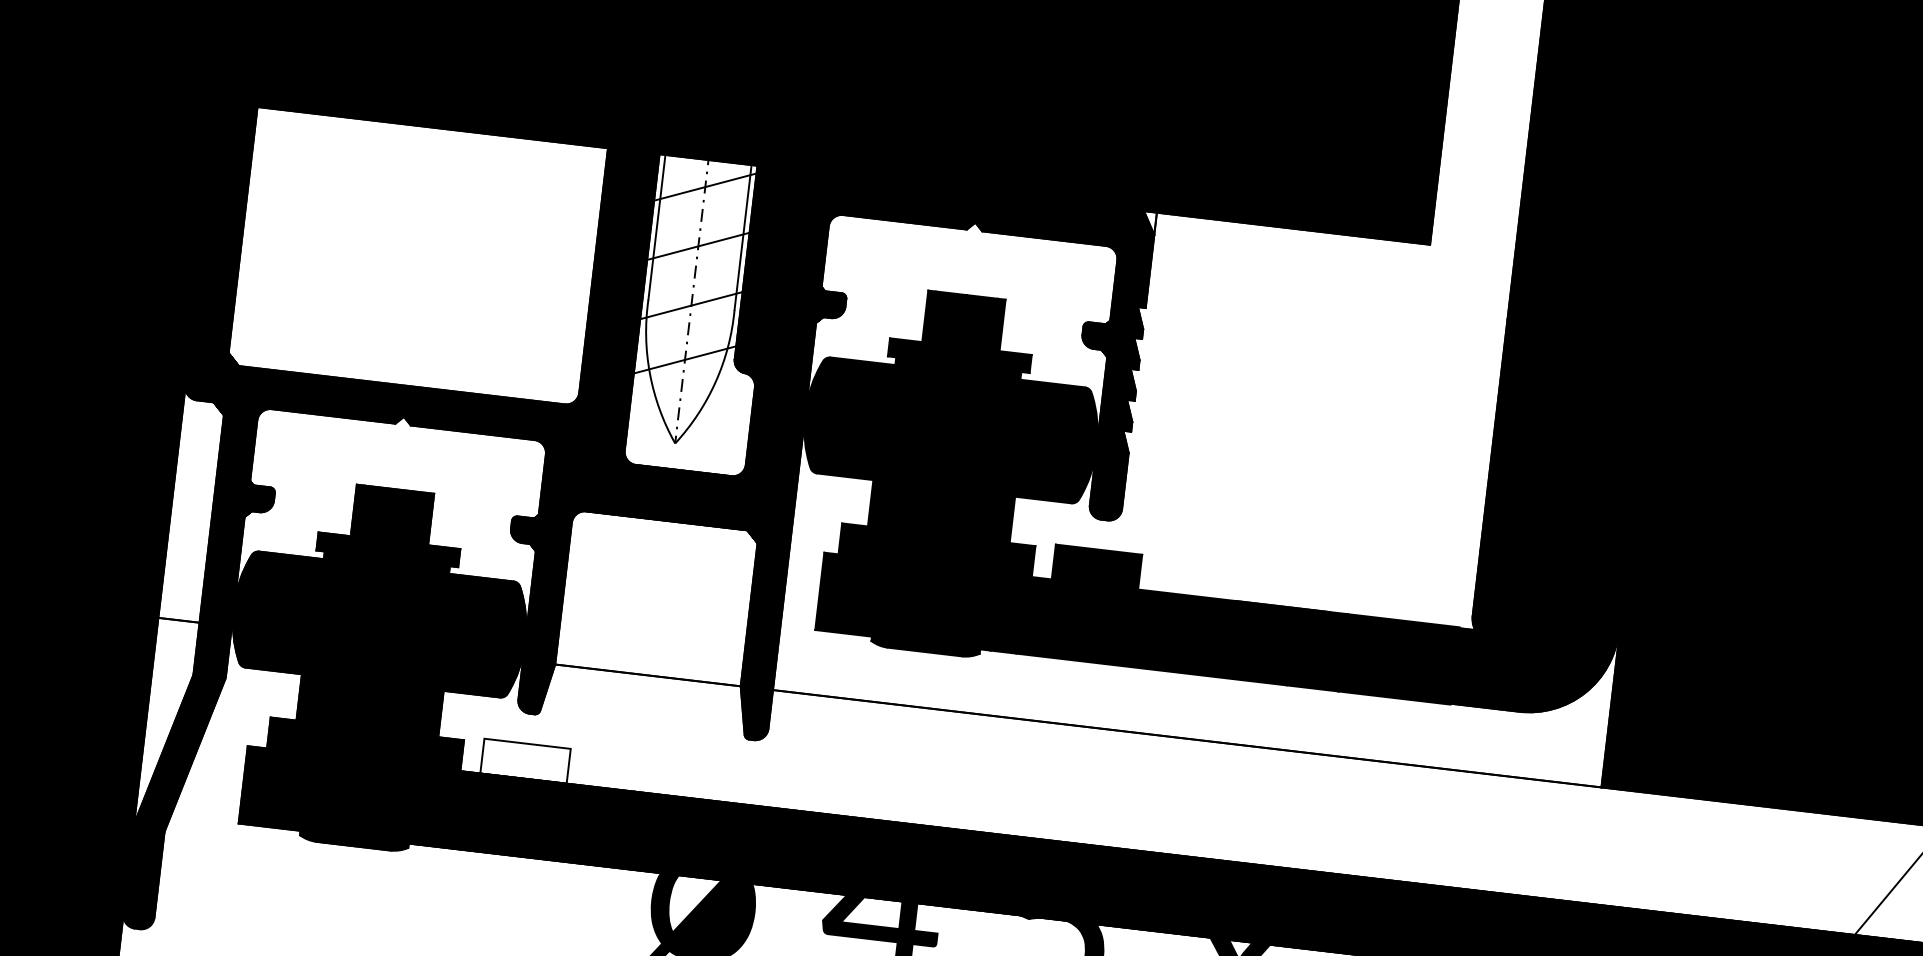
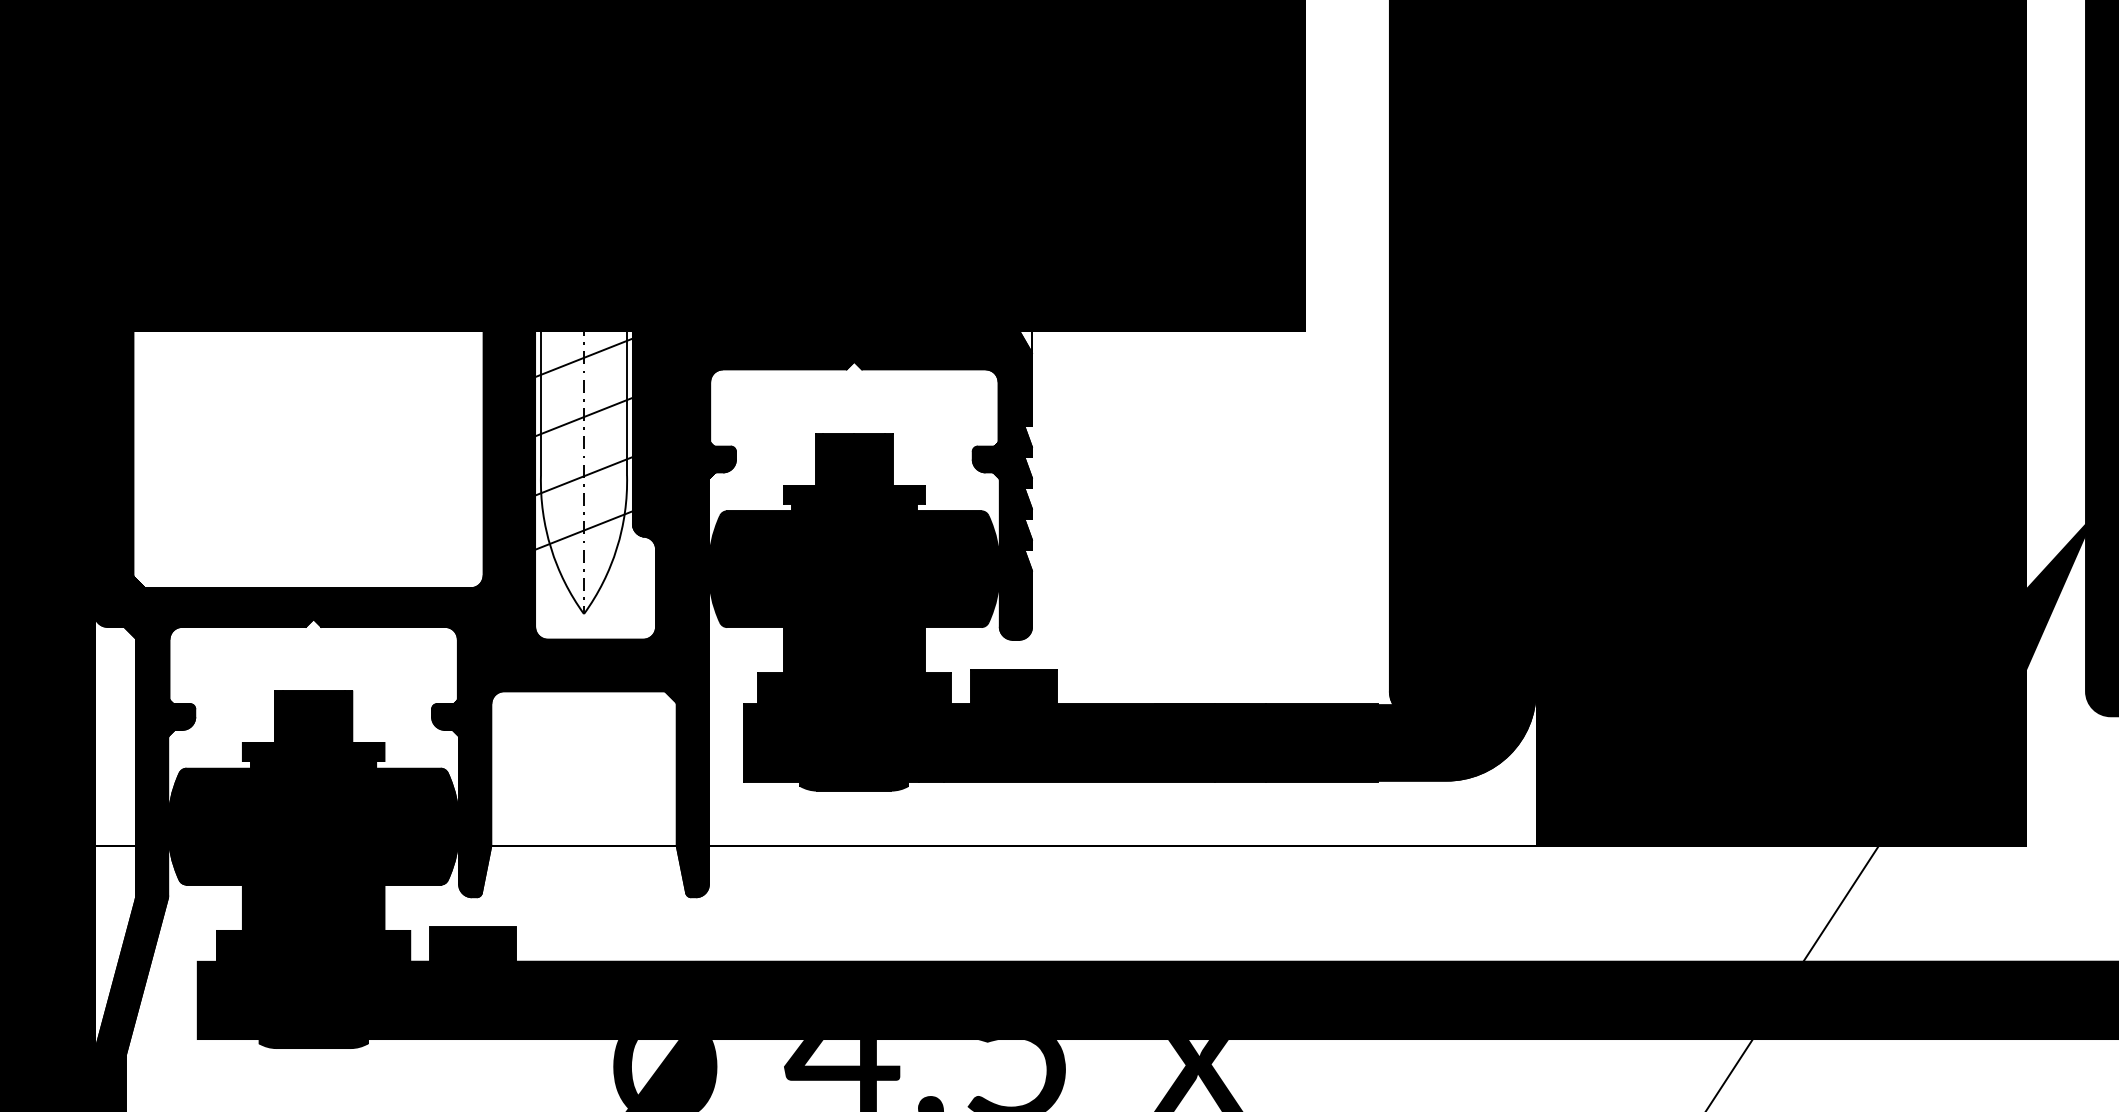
fill: (525, 761) -> (473, 944), added

